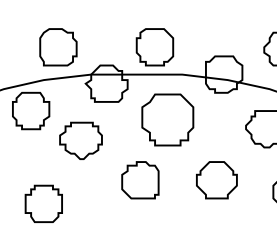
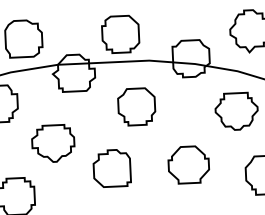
part: (167, 120) -> (136, 107), size x0.71
part: (80, 140) -> (52, 143), moved

